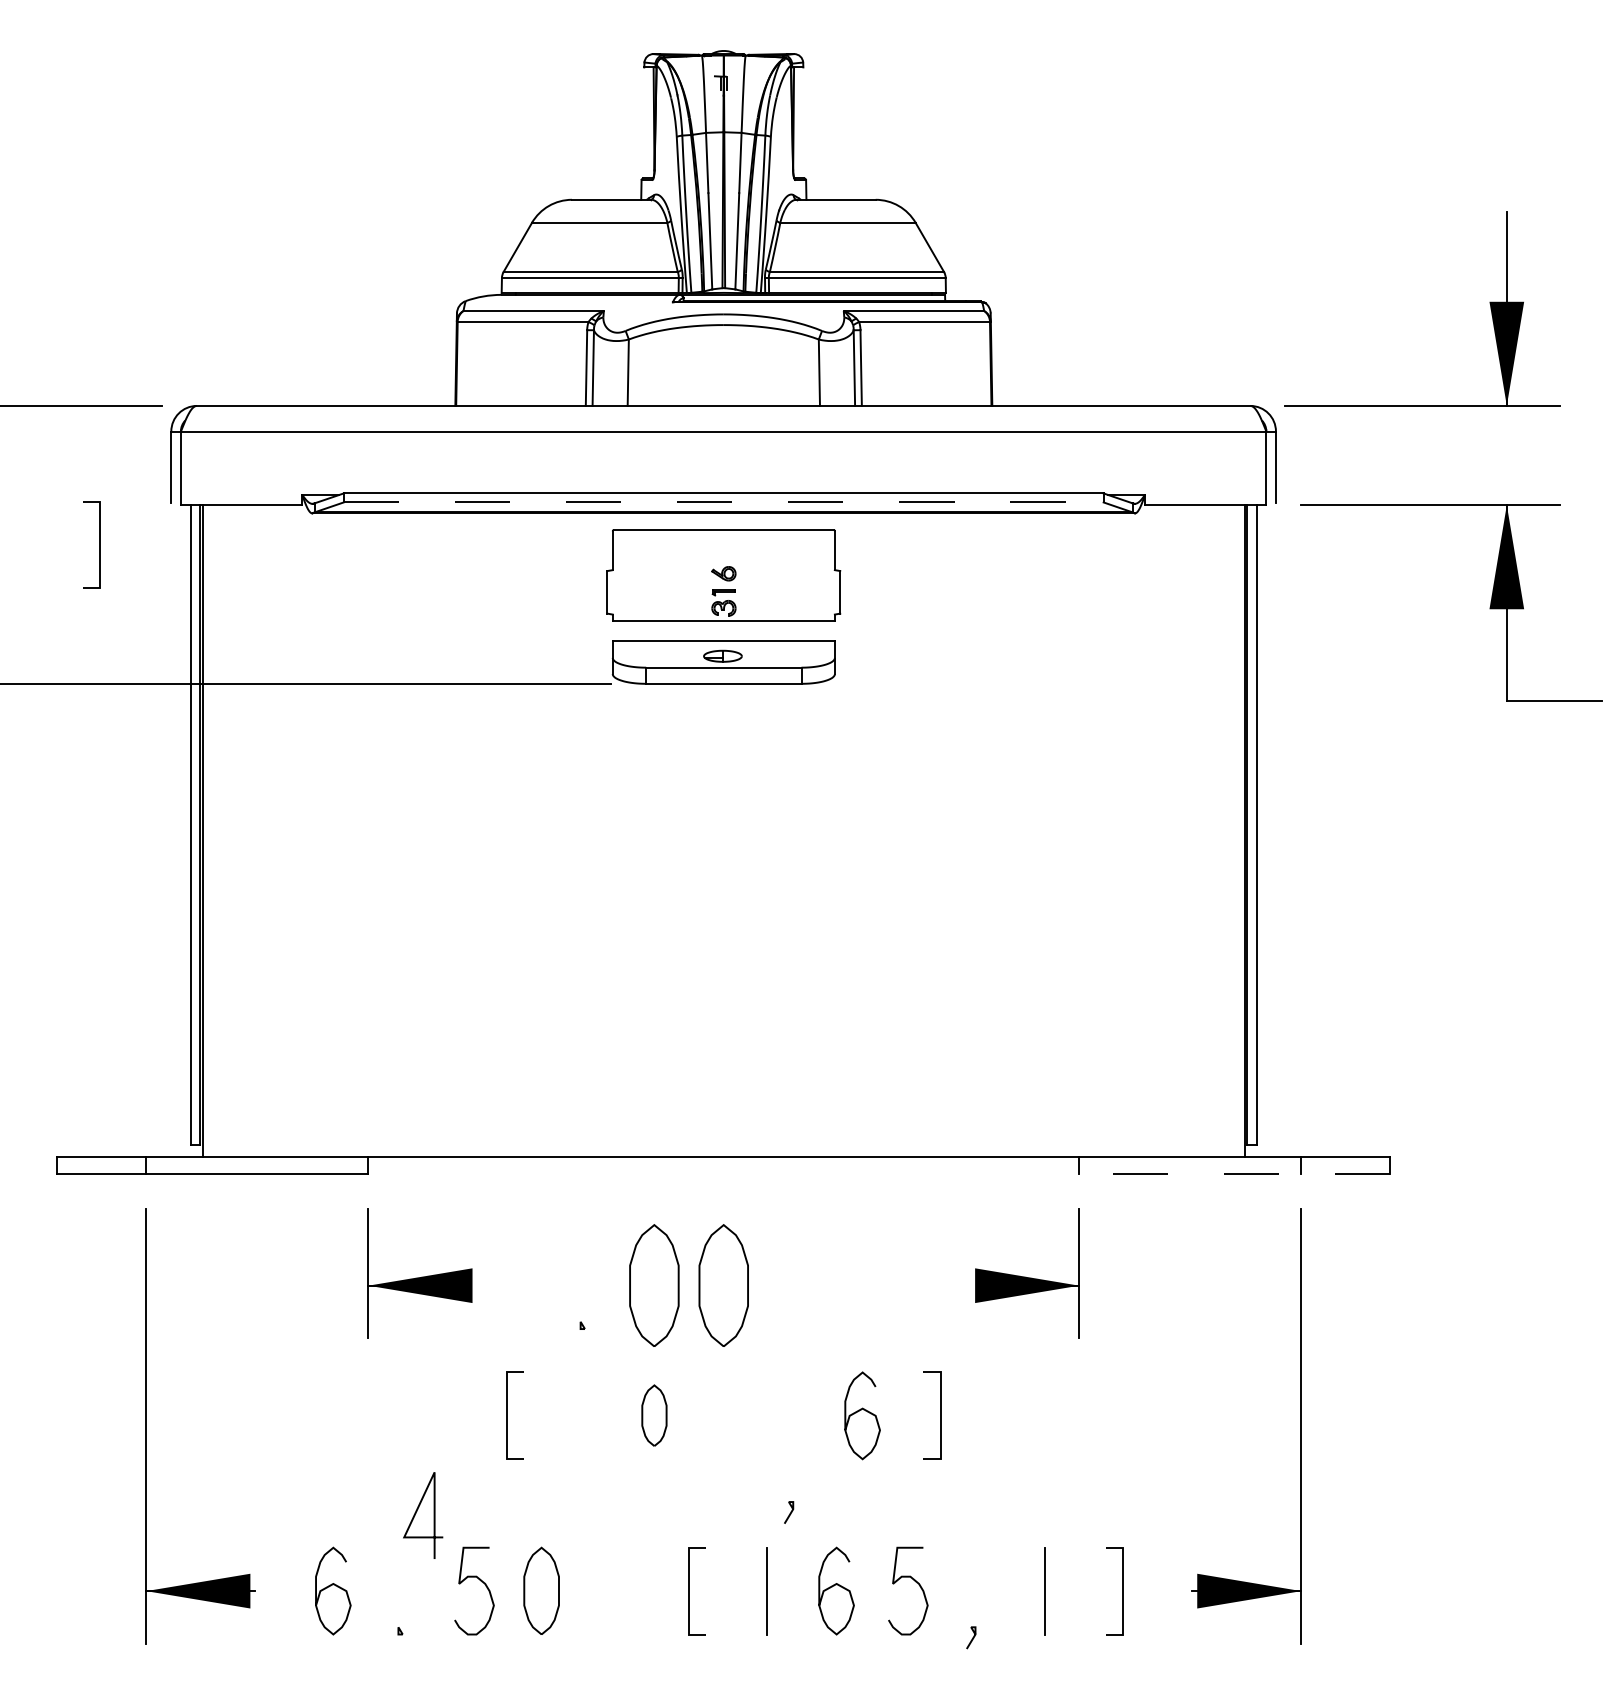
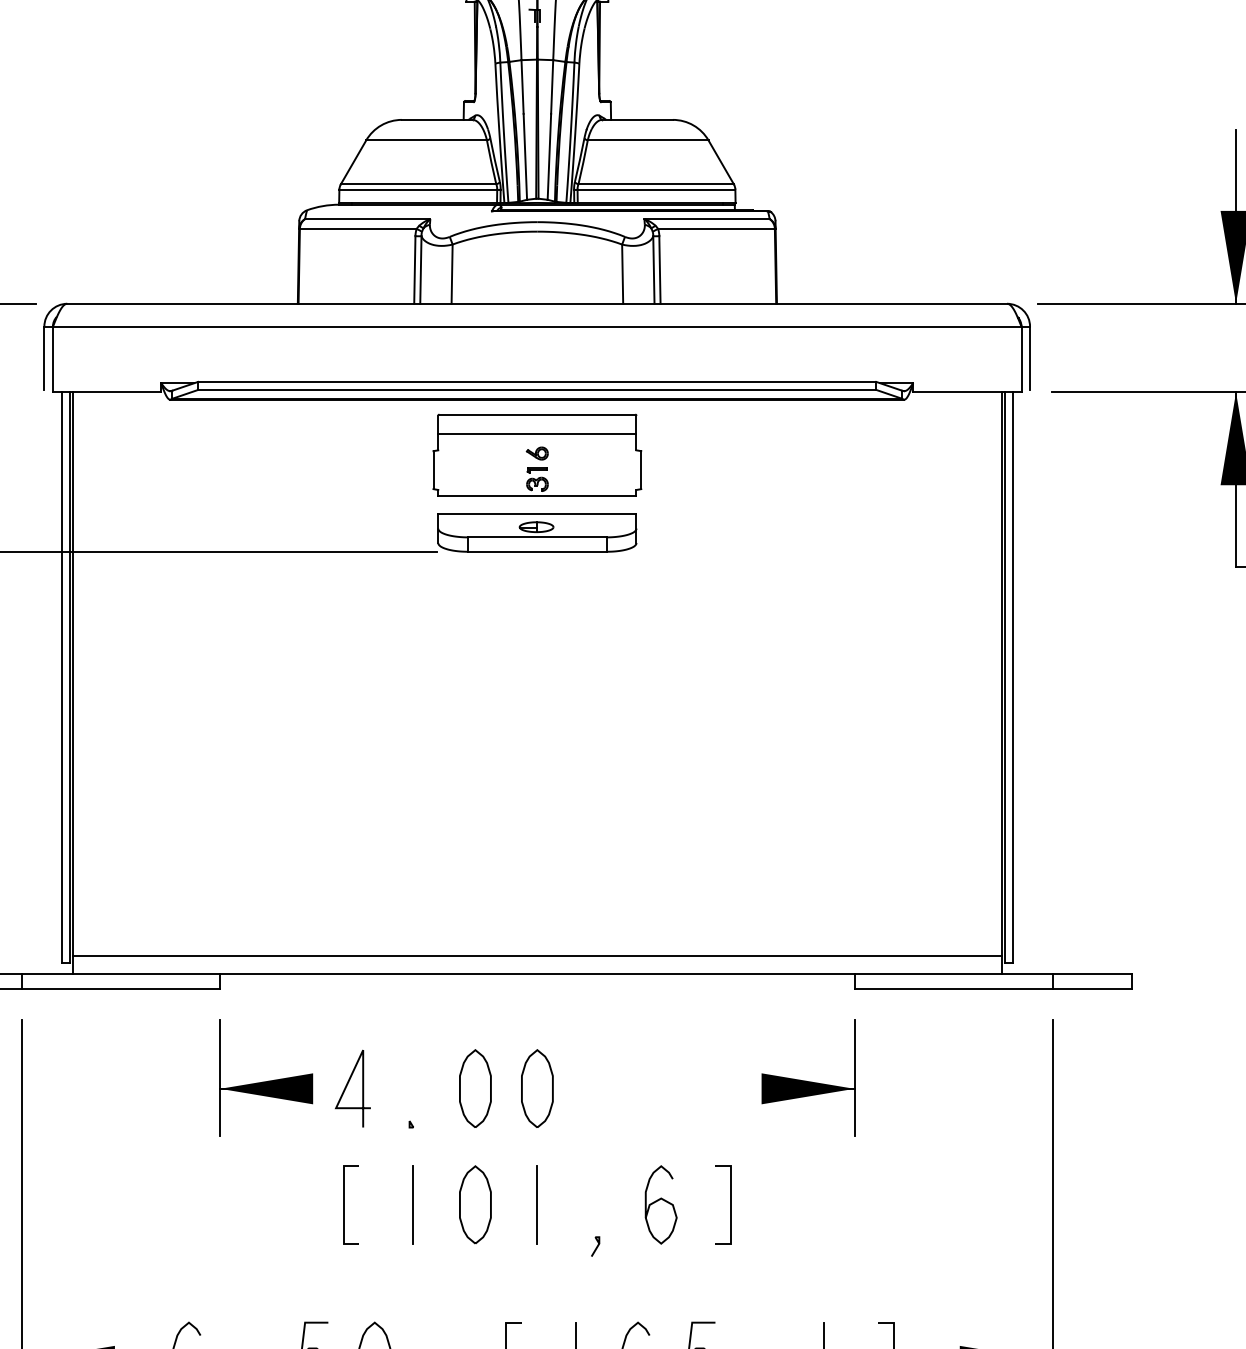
line: (723, 502) -> (537, 389), dashed -> solid
line: (723, 551) -> (537, 433), added
line: (723, 1137) -> (537, 956), added
line: (1234, 1173) -> (993, 988), dashed -> solid
part: (654, 1285) -> (475, 1088), size x0.71
part: (723, 1285) -> (537, 1088), size x0.71
line: (584, 1415) -> (413, 1204), added
part: (654, 1415) -> (475, 1204), size x1.43
line: (723, 1415) -> (537, 1204), added
line: (417, 1511) -> (347, 1085), moved
line: (790, 1512) -> (596, 1246), moved

